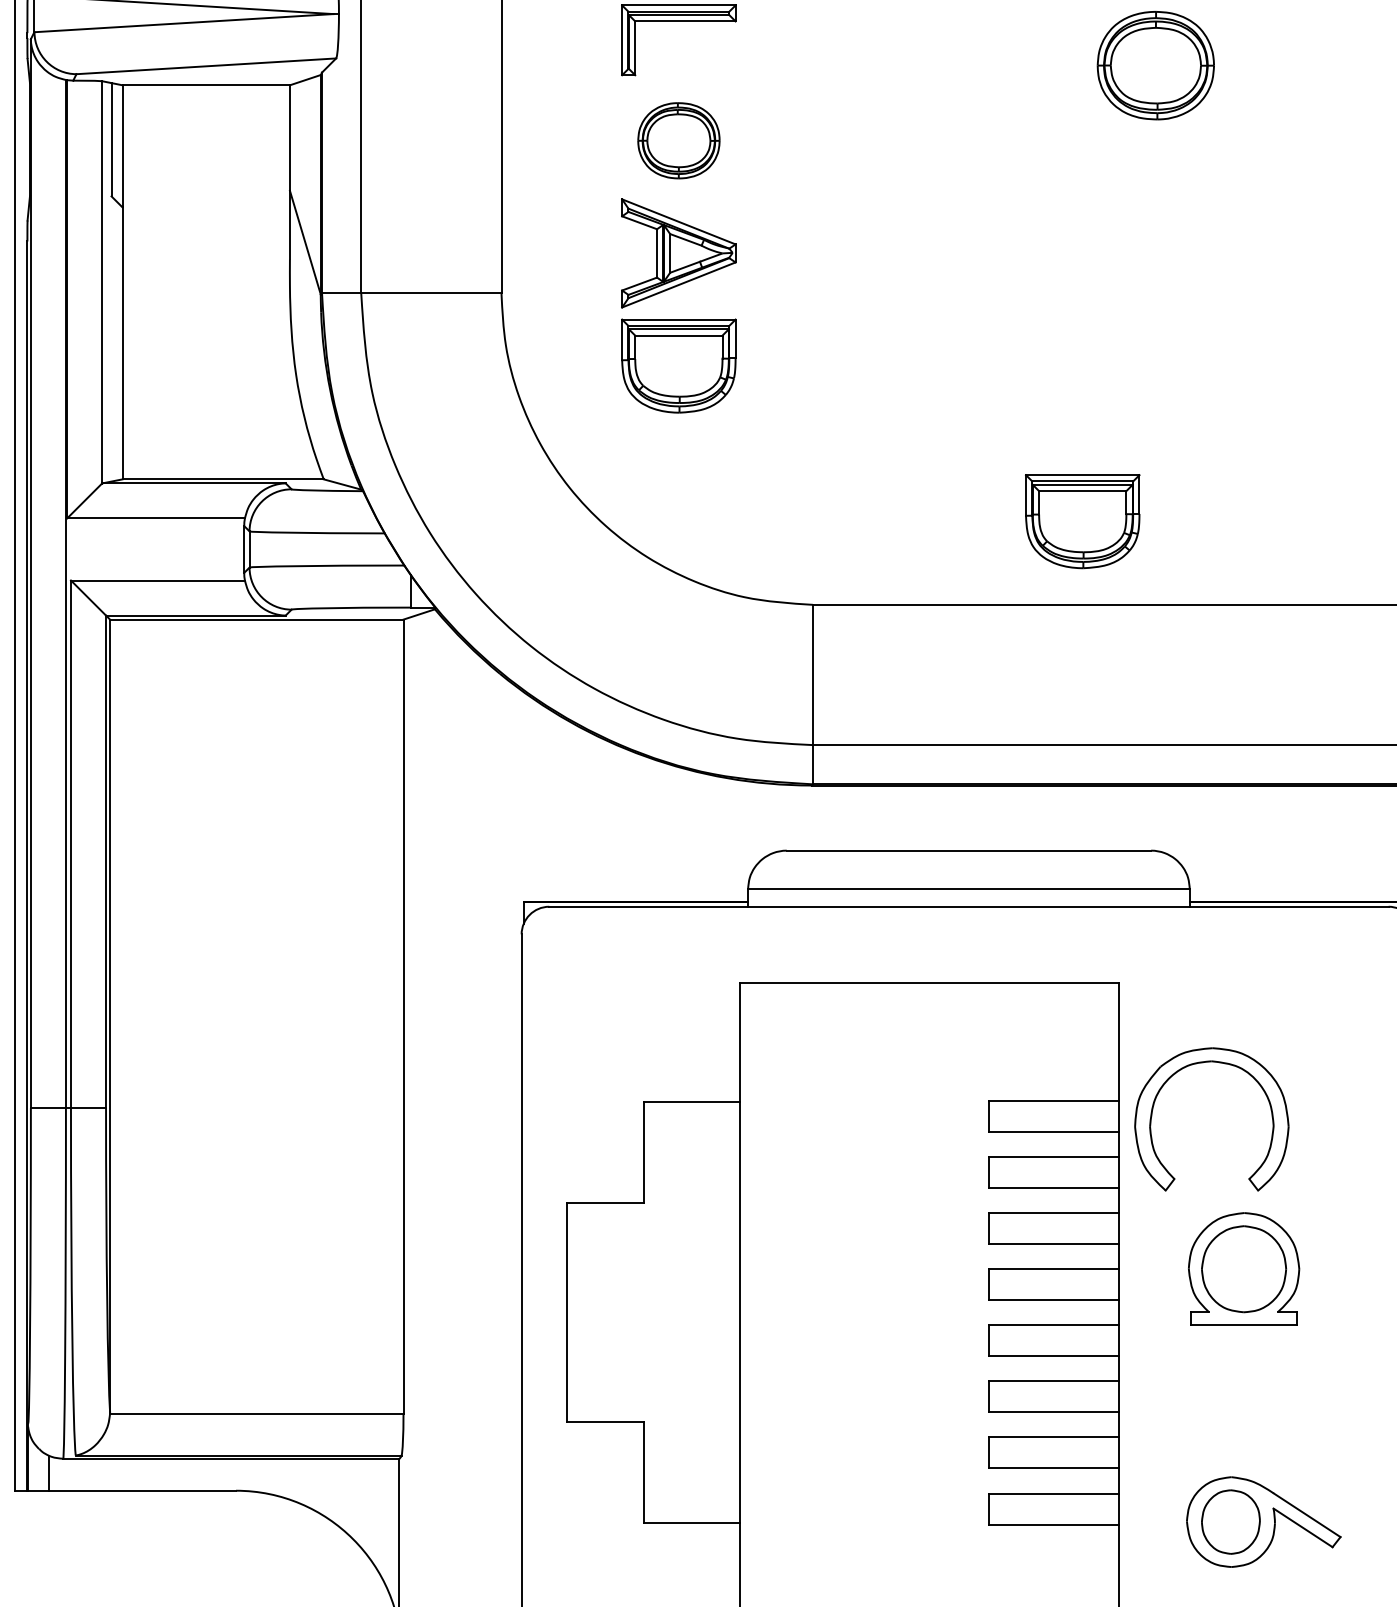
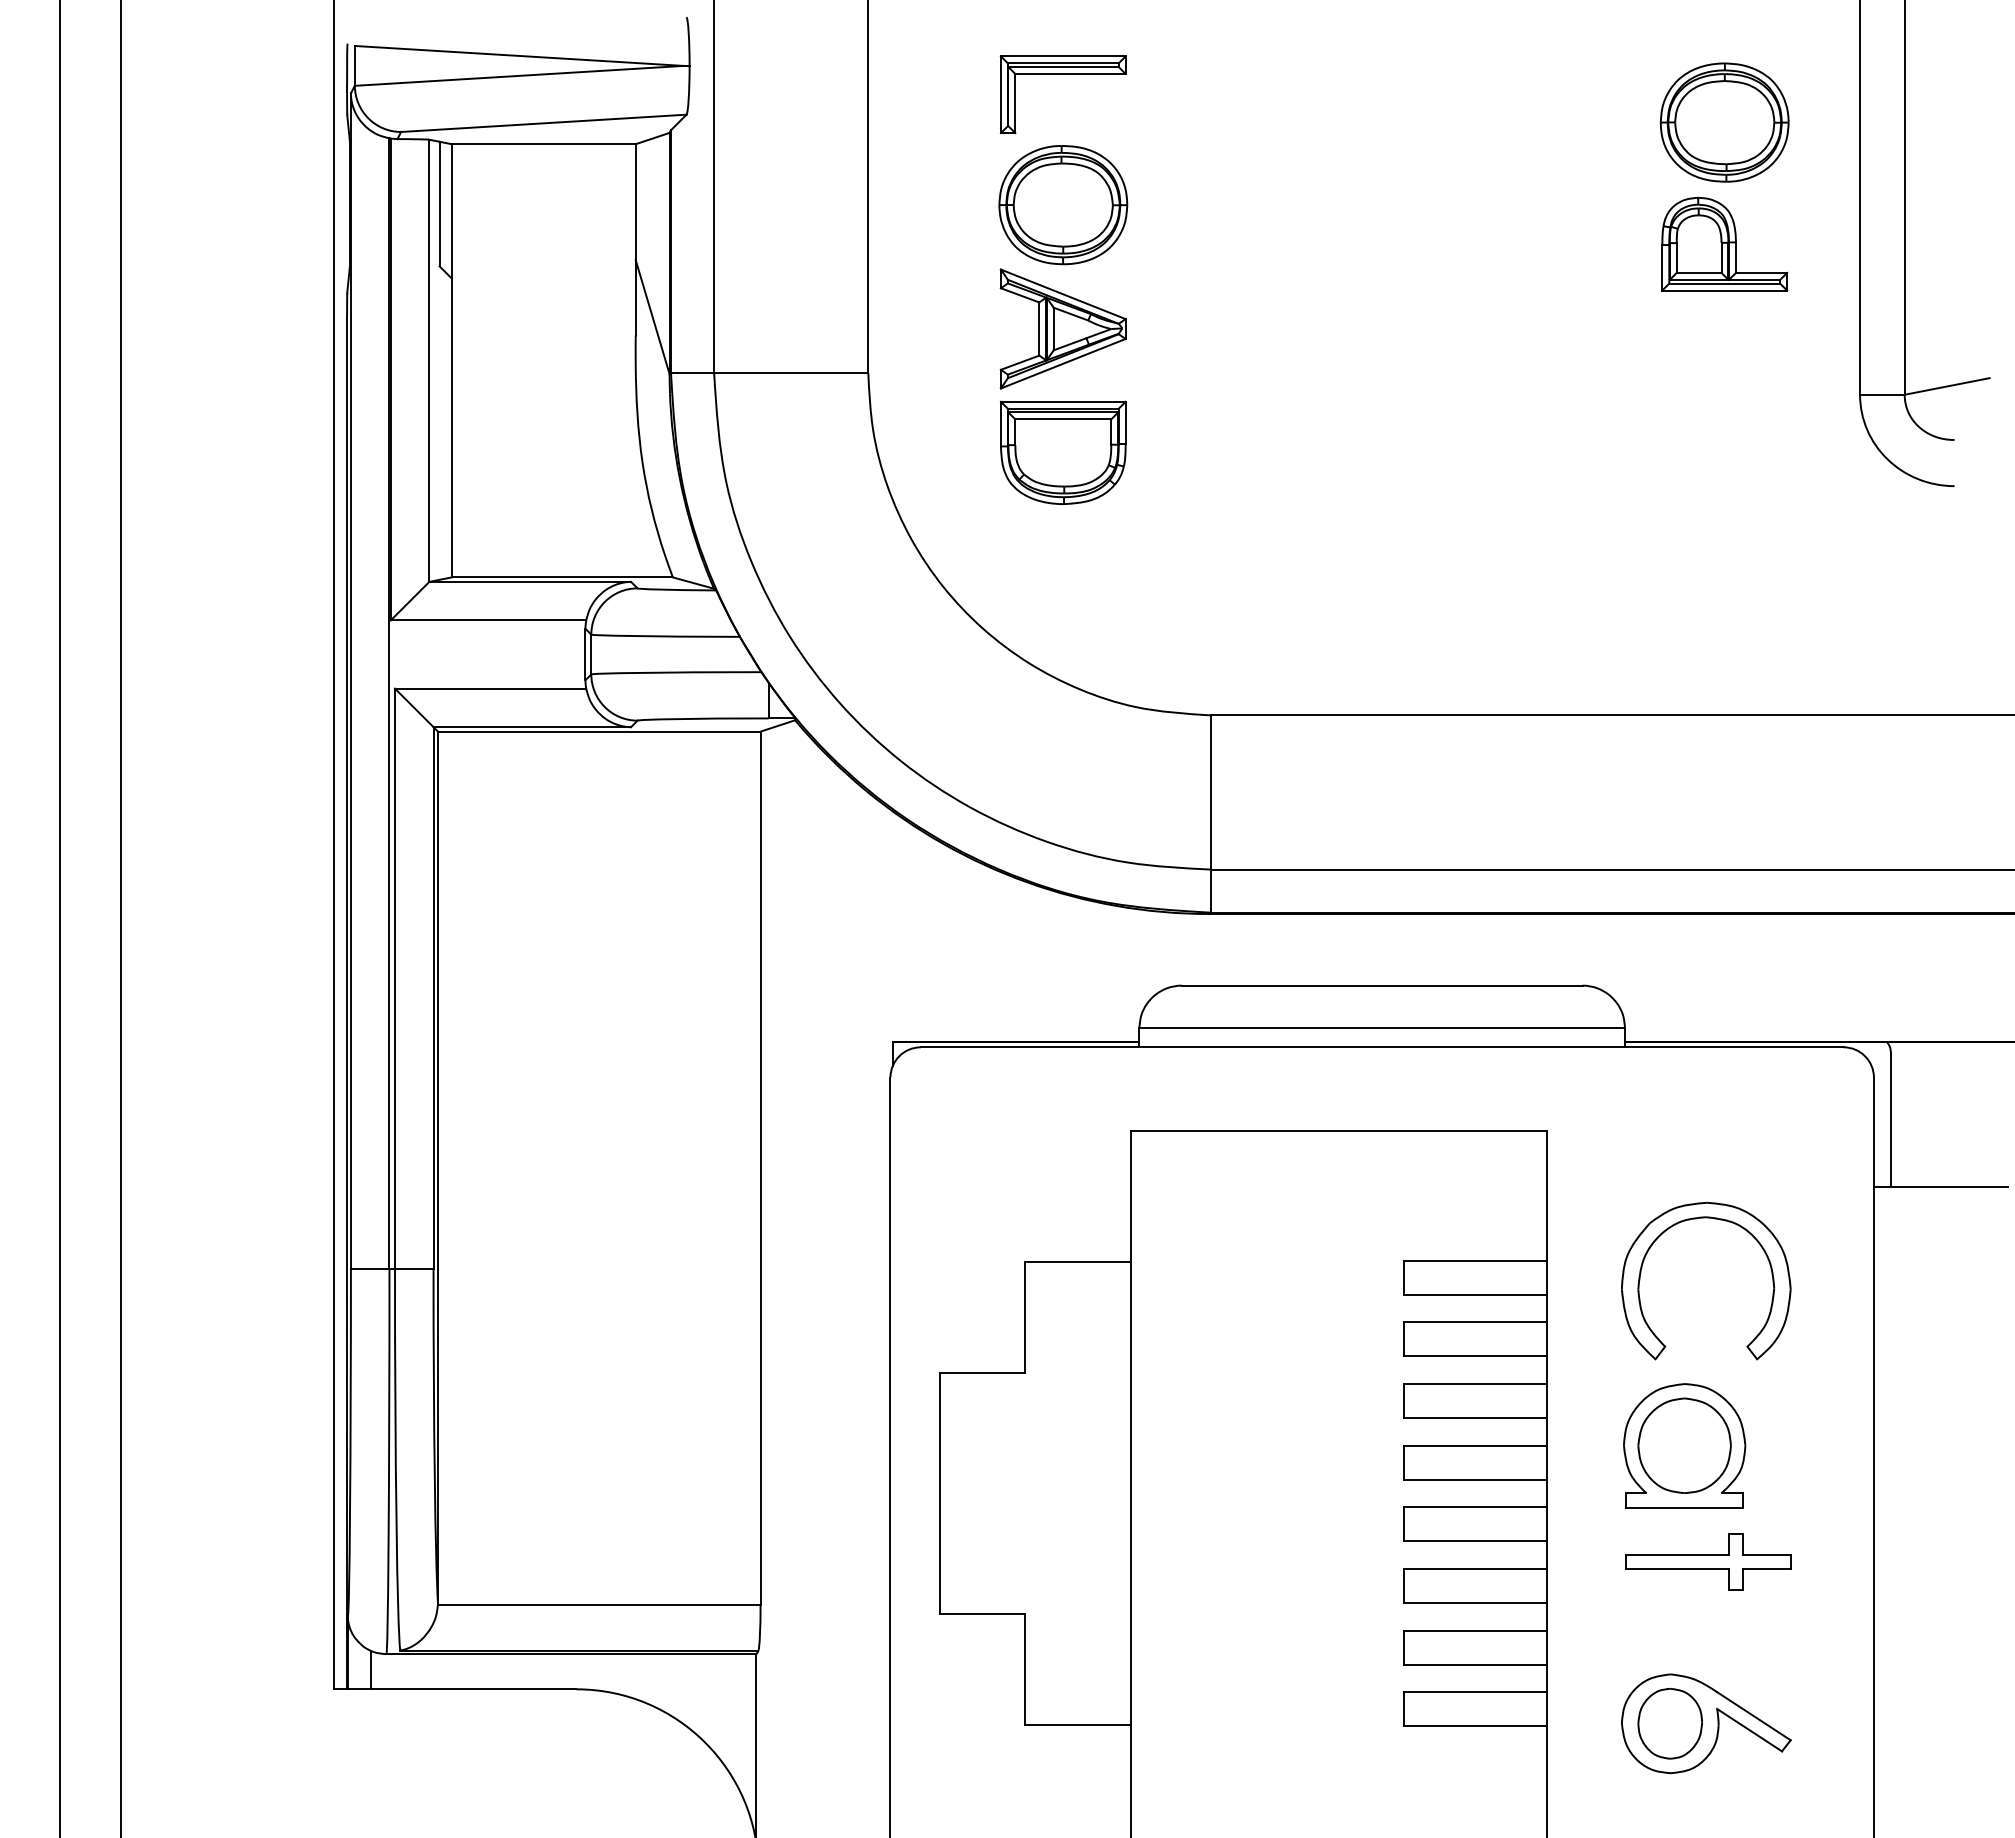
part: (1155, 65) -> (1724, 122), moved
part: (679, 141) -> (1063, 205), size x1.43
part: (1280, 175) -> (1724, 243), added
part: (1082, 521) -> (1506, 623), removed
part: (1219, 1063) -> (1714, 1219), moved
part: (1265, 1374) -> (1708, 1561), added

